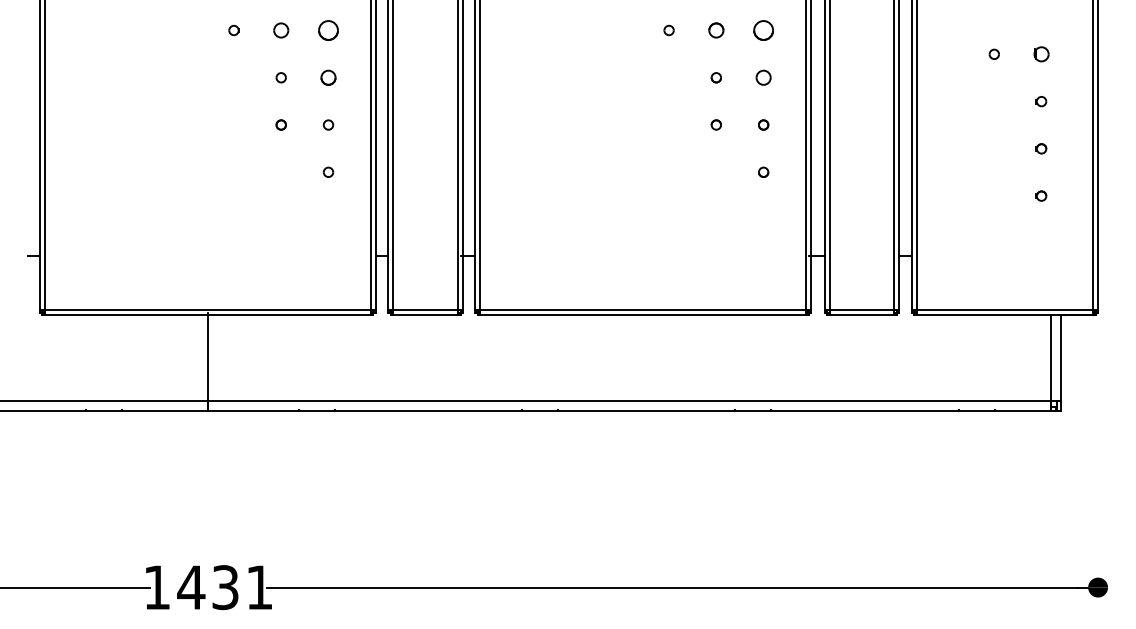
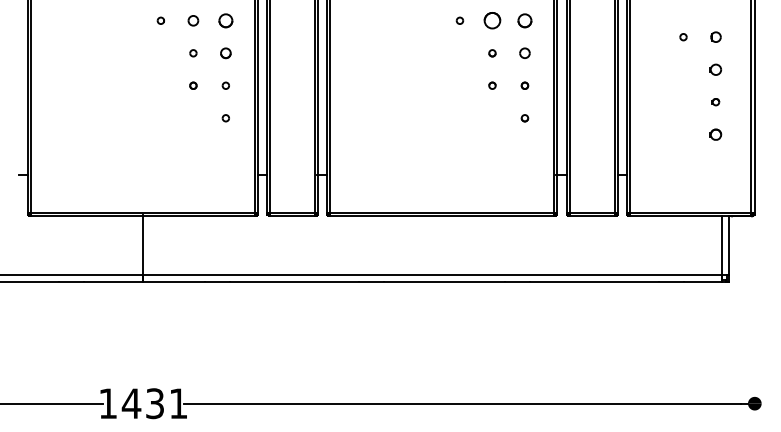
part: (716, 30) -> (492, 20), size x1.6
part: (1040, 101) -> (715, 69), size x1.6
part: (1040, 195) -> (715, 134), size x1.6

